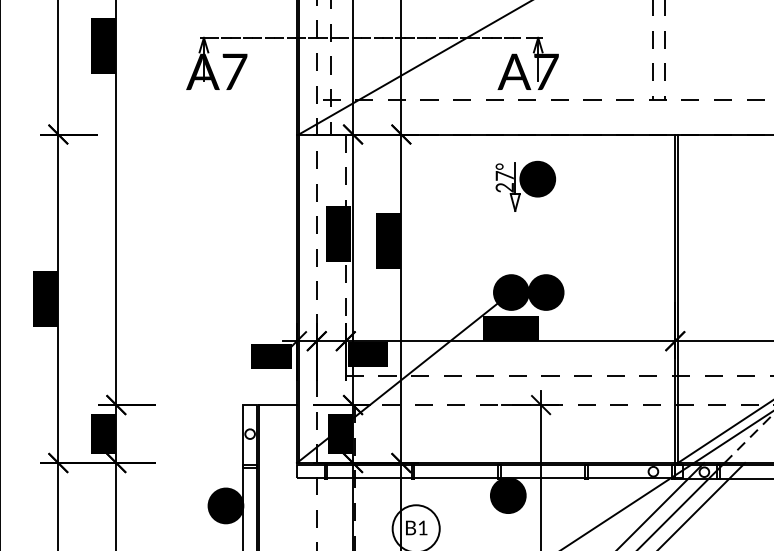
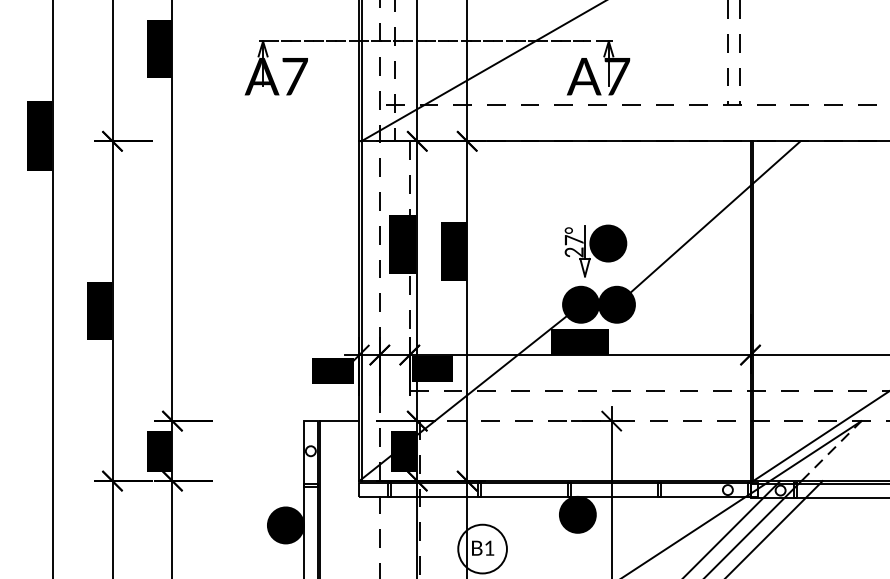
part: (525, 185) -> (595, 250), moved
line: (641, 207) -> (715, 216), added

